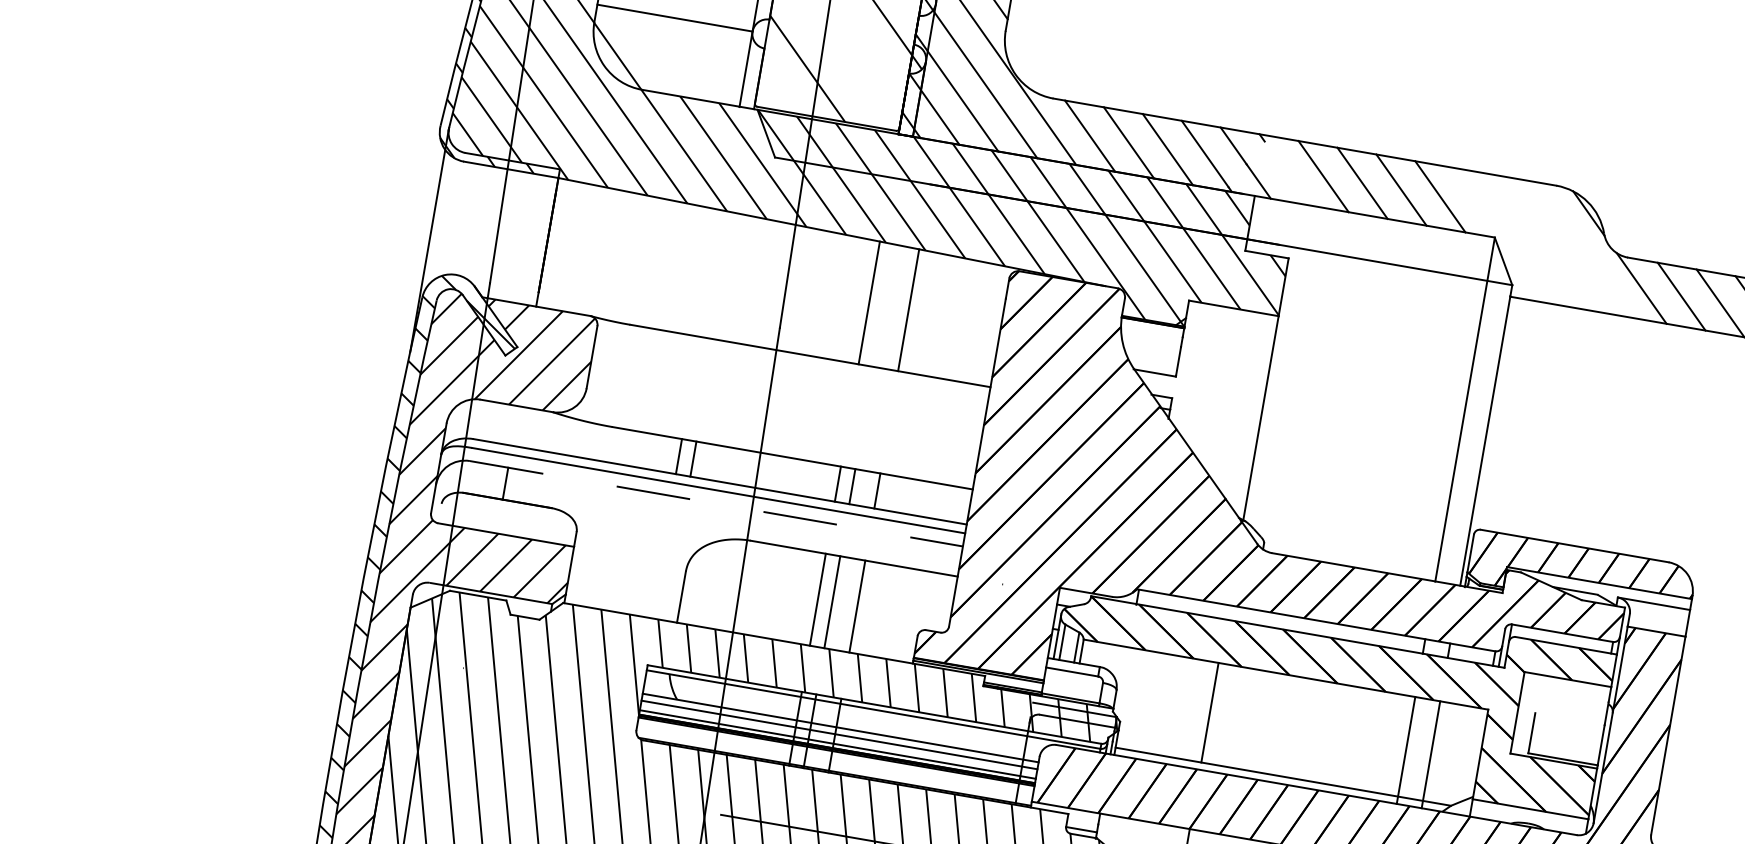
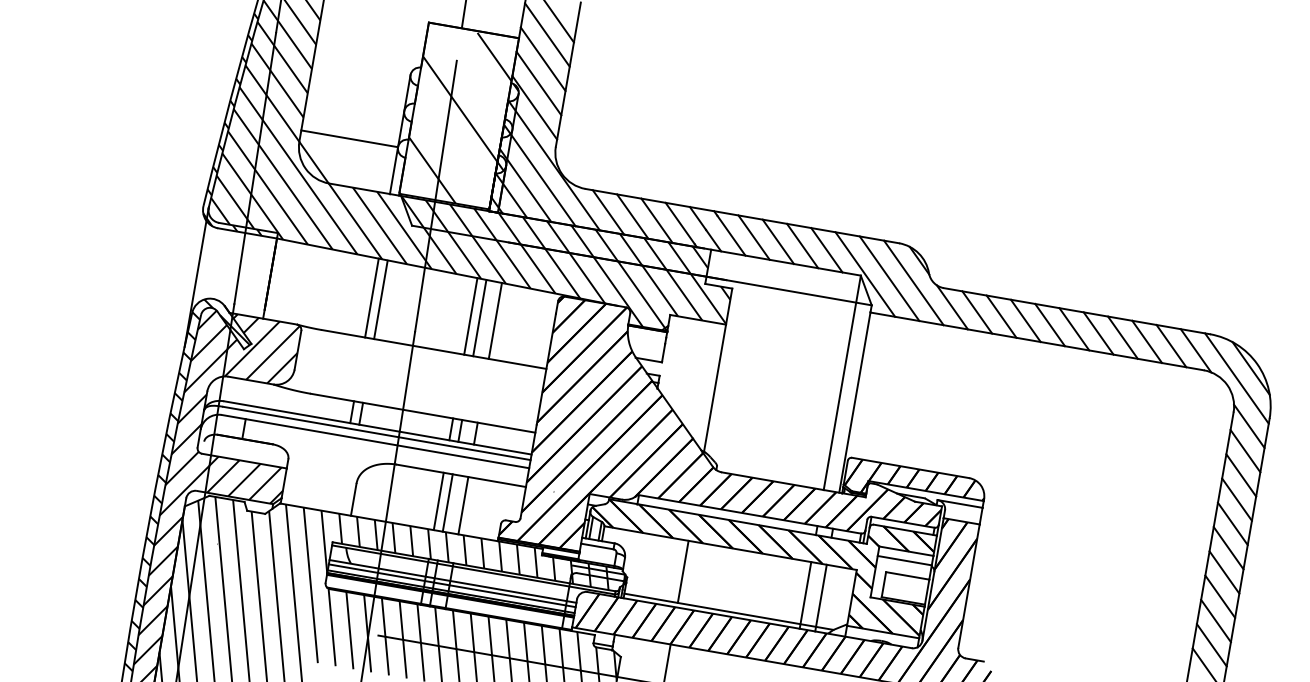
line: (1287, 173) -> (731, 235), added
line: (1502, 235) -> (865, 274), added
line: (1540, 242) -> (889, 278), added
line: (1579, 248) -> (913, 282), added
line: (709, 272) -> (371, 297), added
line: (724, 275) -> (380, 299), added
line: (883, 306) -> (479, 318), added
line: (716, 503) -> (375, 441), dashed -> solid
line: (1564, 694) -> (904, 560), added
line: (1569, 718) -> (907, 575), added

